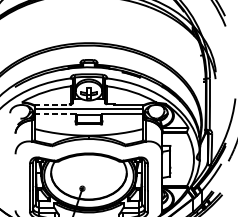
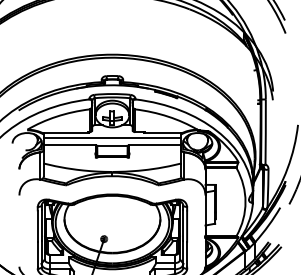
line: (52, 104) -> (66, 132), dashed -> solid
line: (55, 114) -> (69, 144), dashed -> solid

